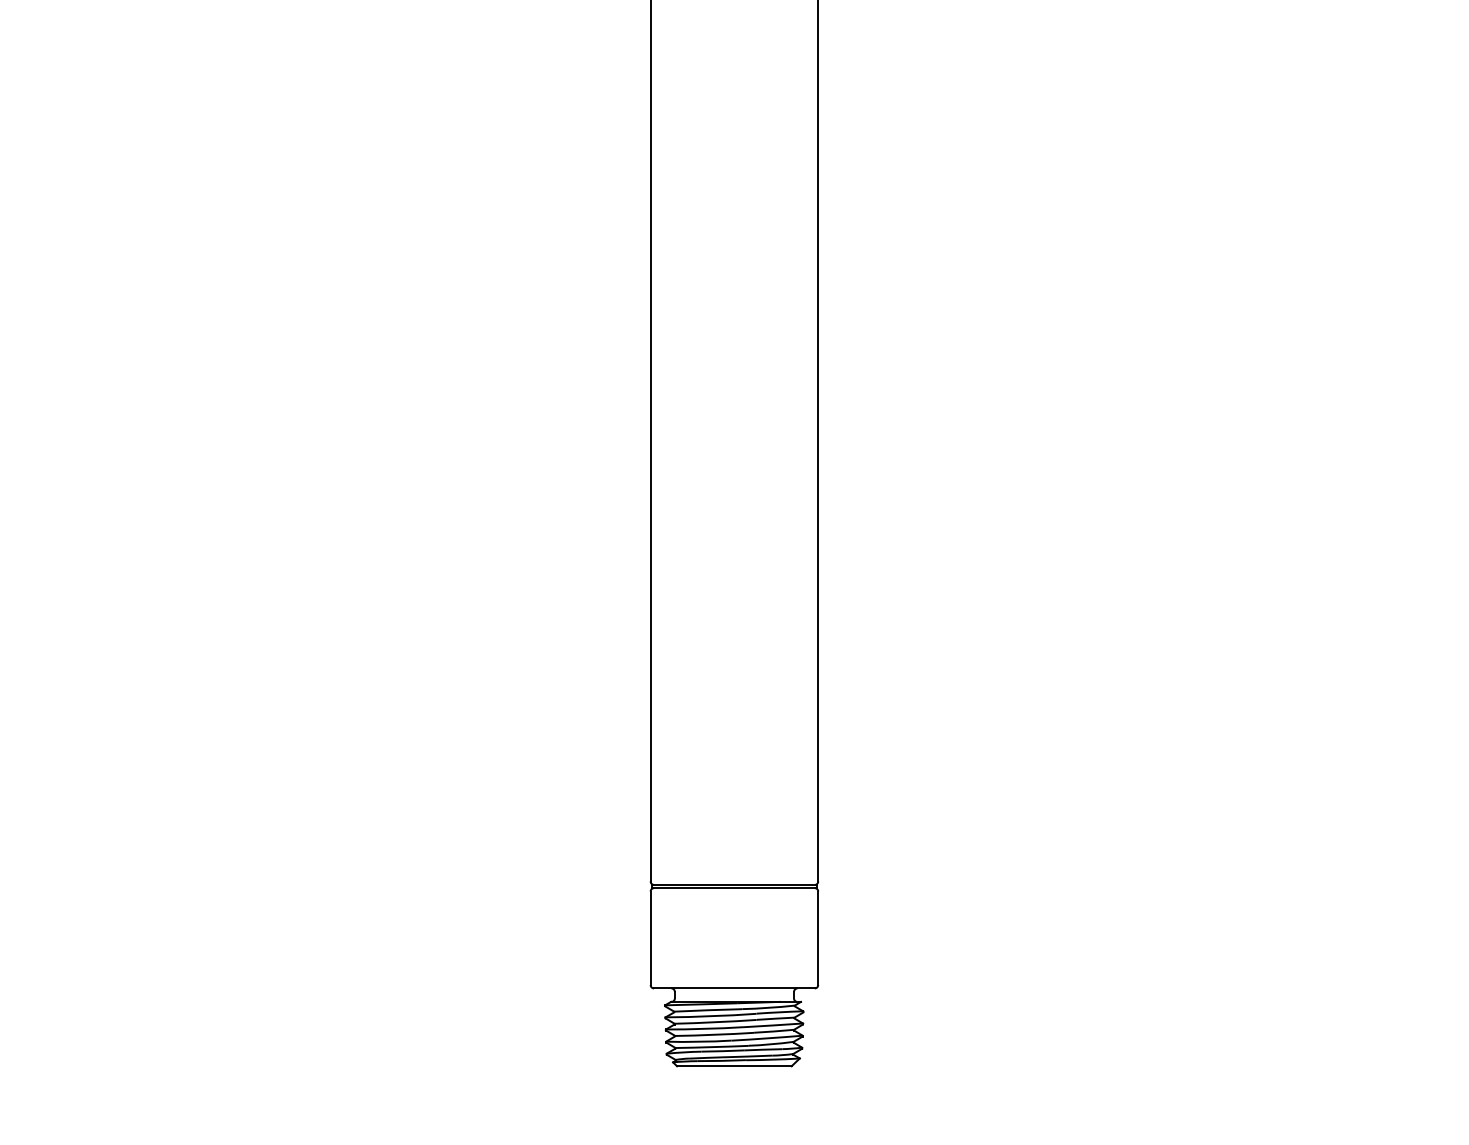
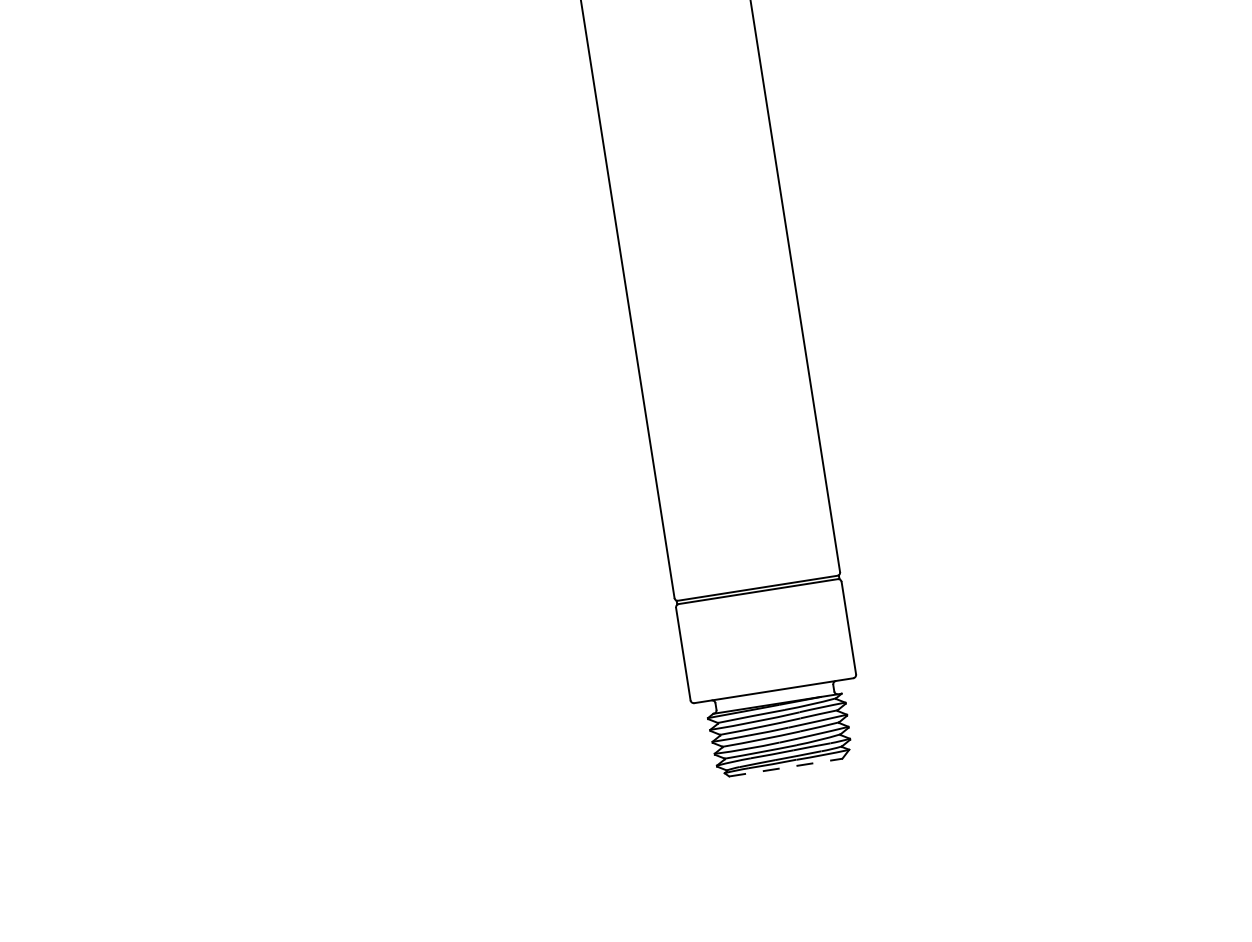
line: (734, 1066) -> (785, 767), solid -> dashed

